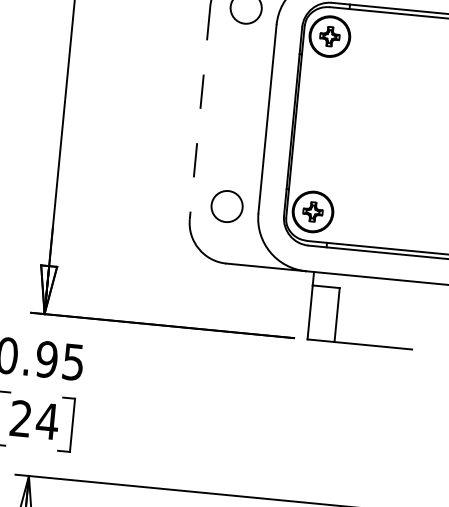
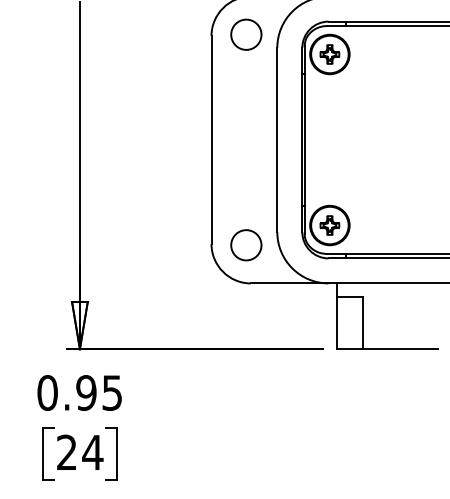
line: (200, 113) -> (211, 140), dashed -> solid
circle: (227, 206) -> (246, 245), moved

